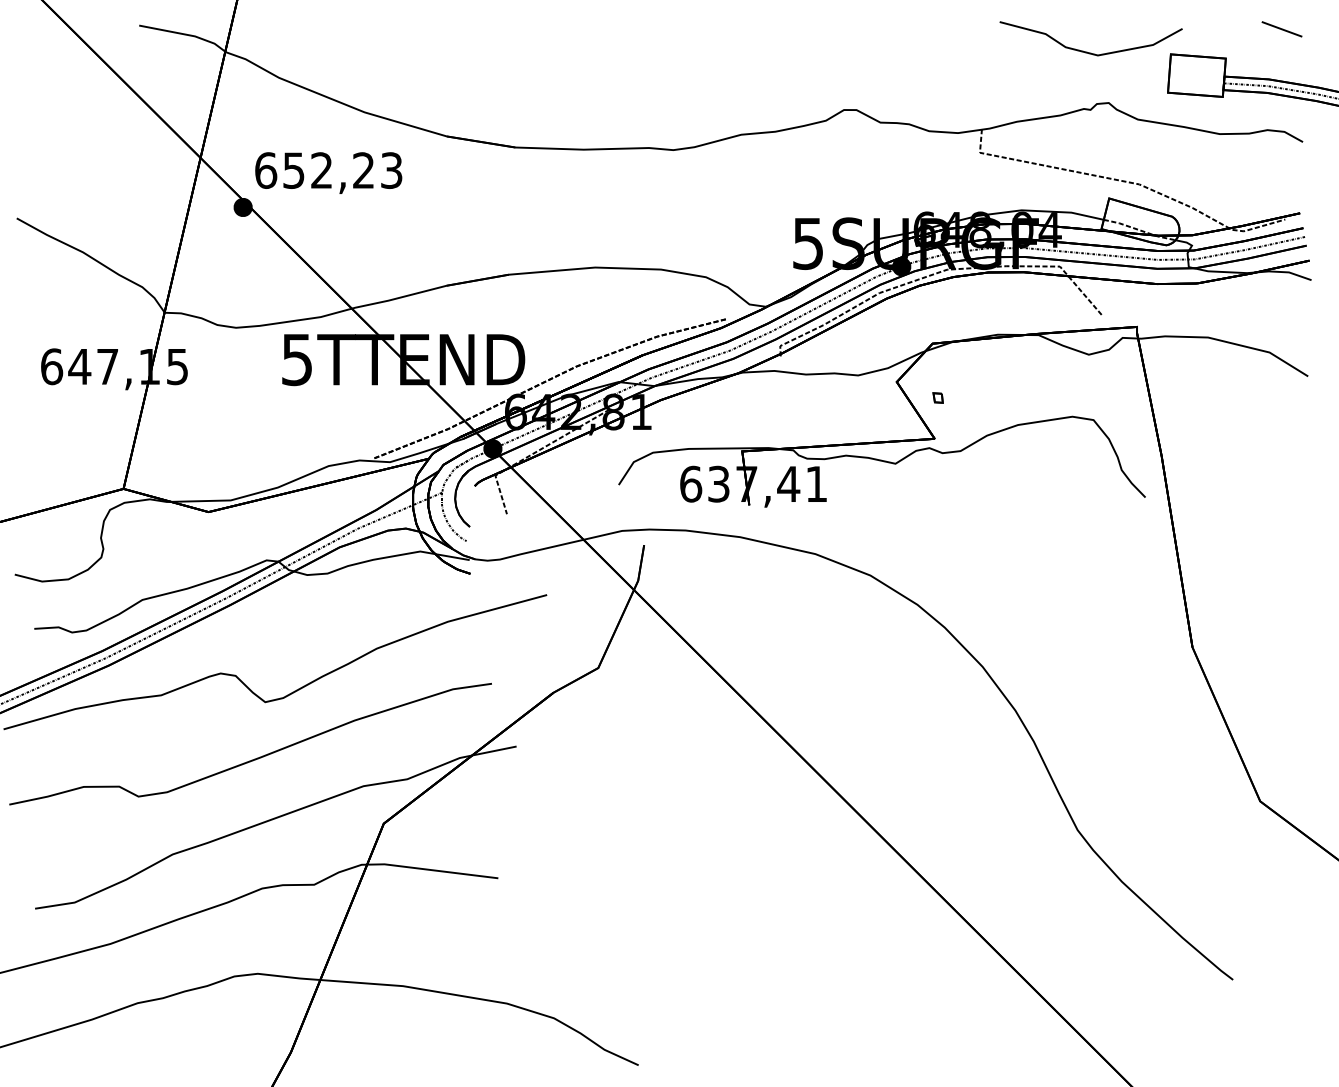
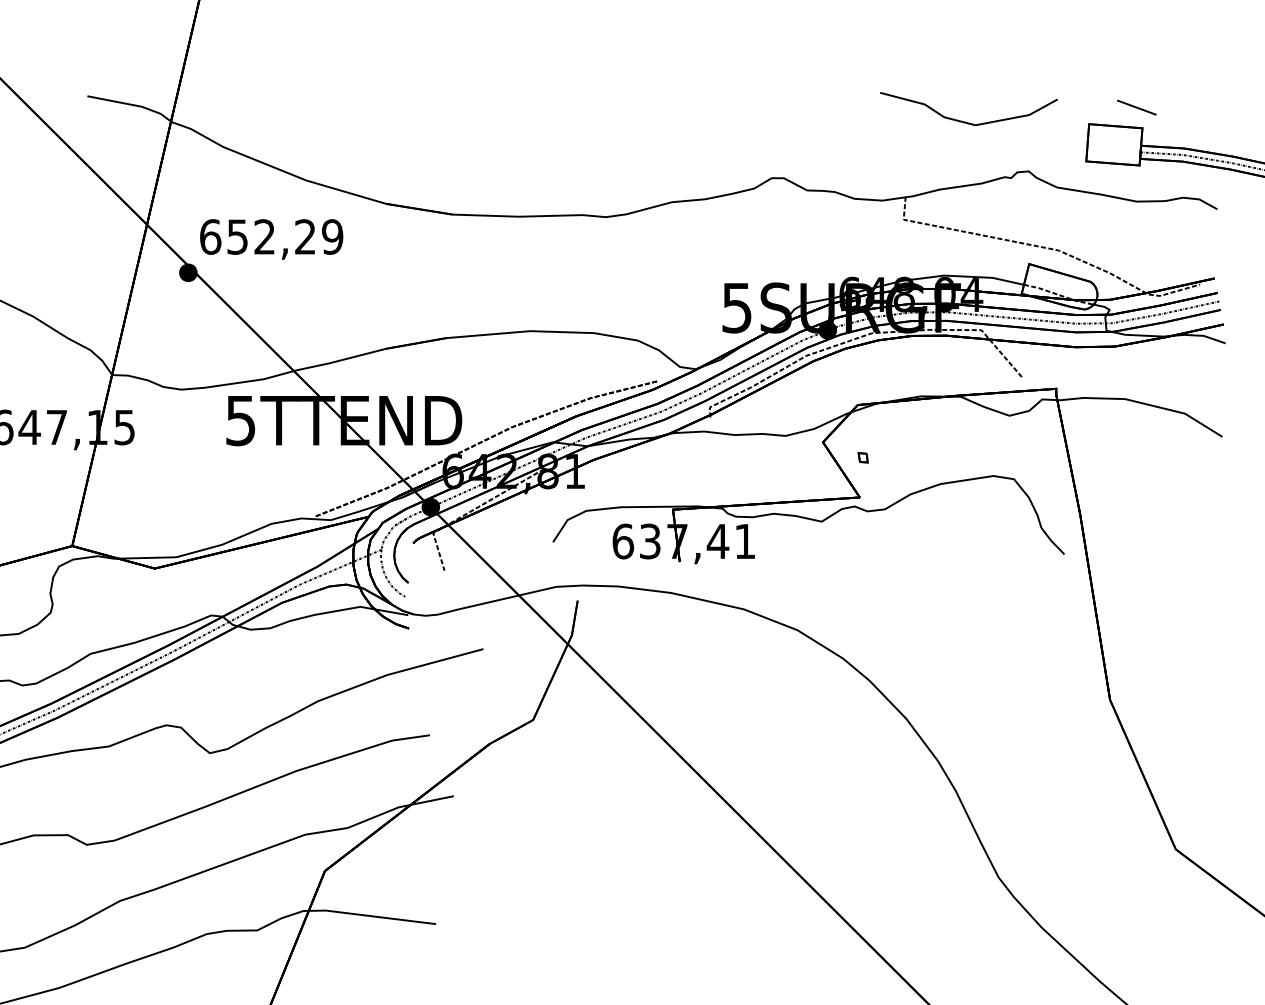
line: (1281, 29) -> (1136, 107), moved
curve: (1087, 51) -> (965, 121), moved
text: (391, 170) -> (332, 236), 652,23 -> 652,29

